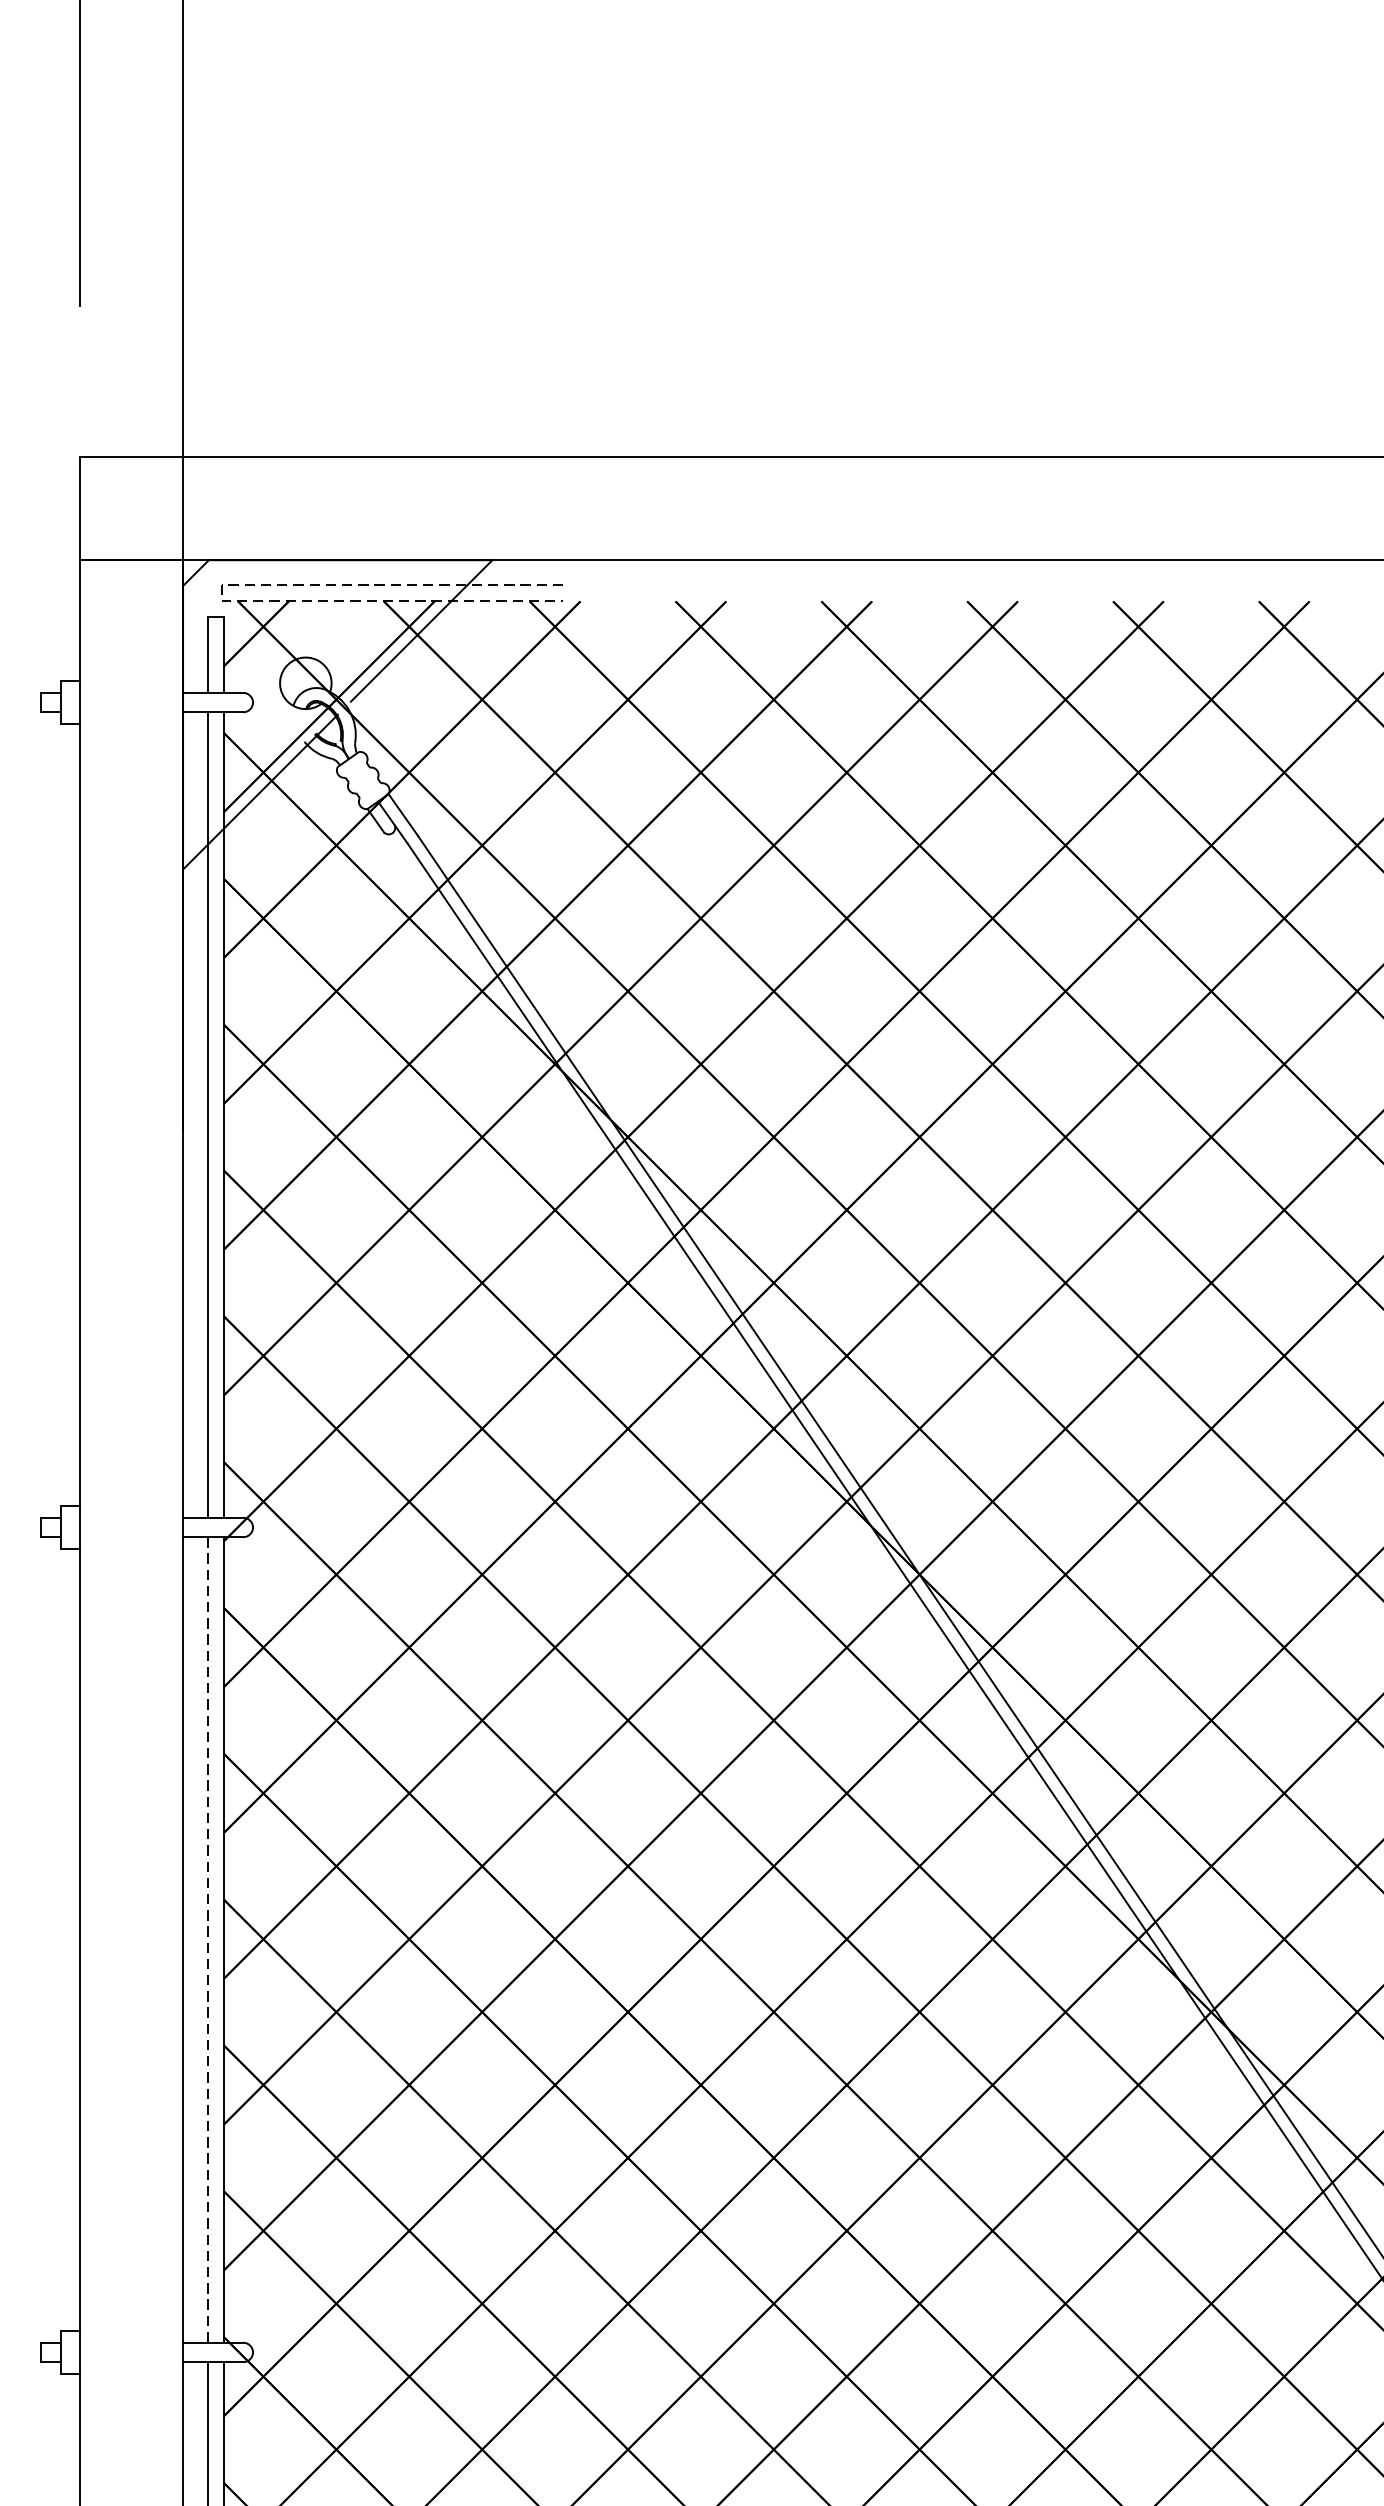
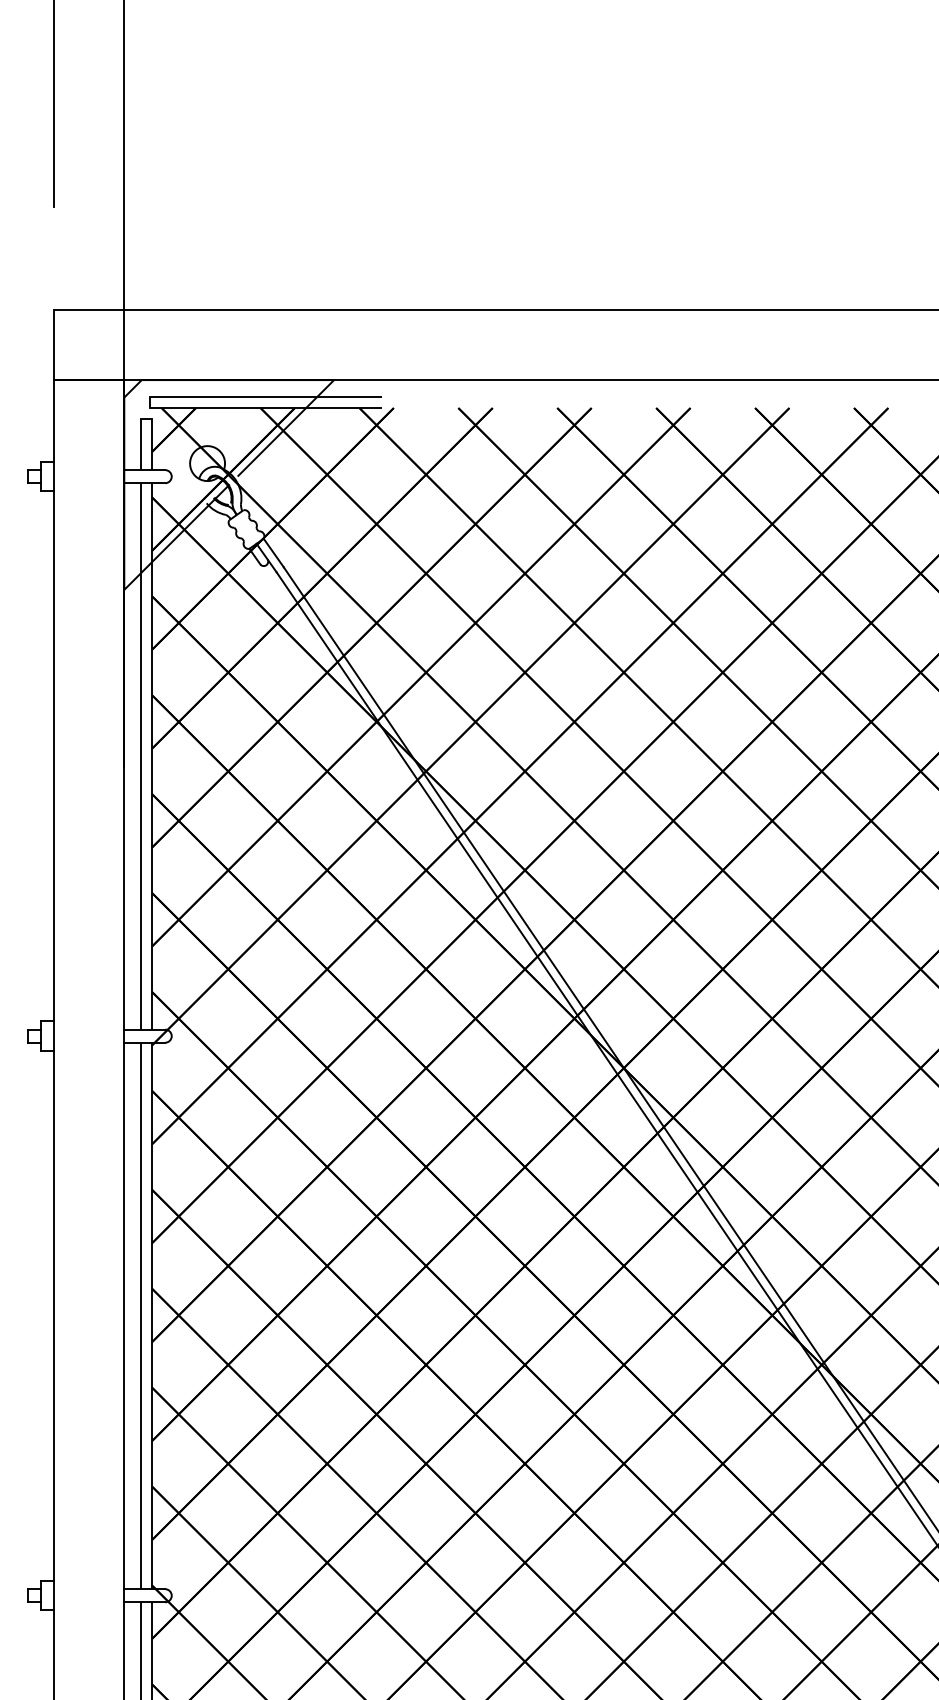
line: (221, 594) -> (150, 403), dashed -> solid
line: (208, 1940) -> (141, 1316), dashed -> solid

